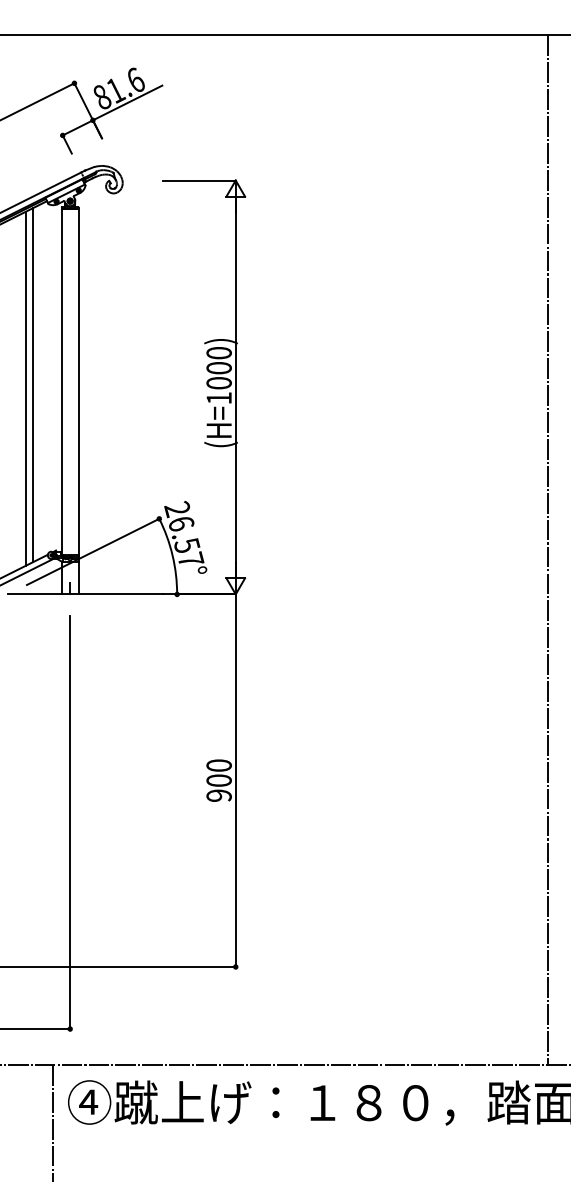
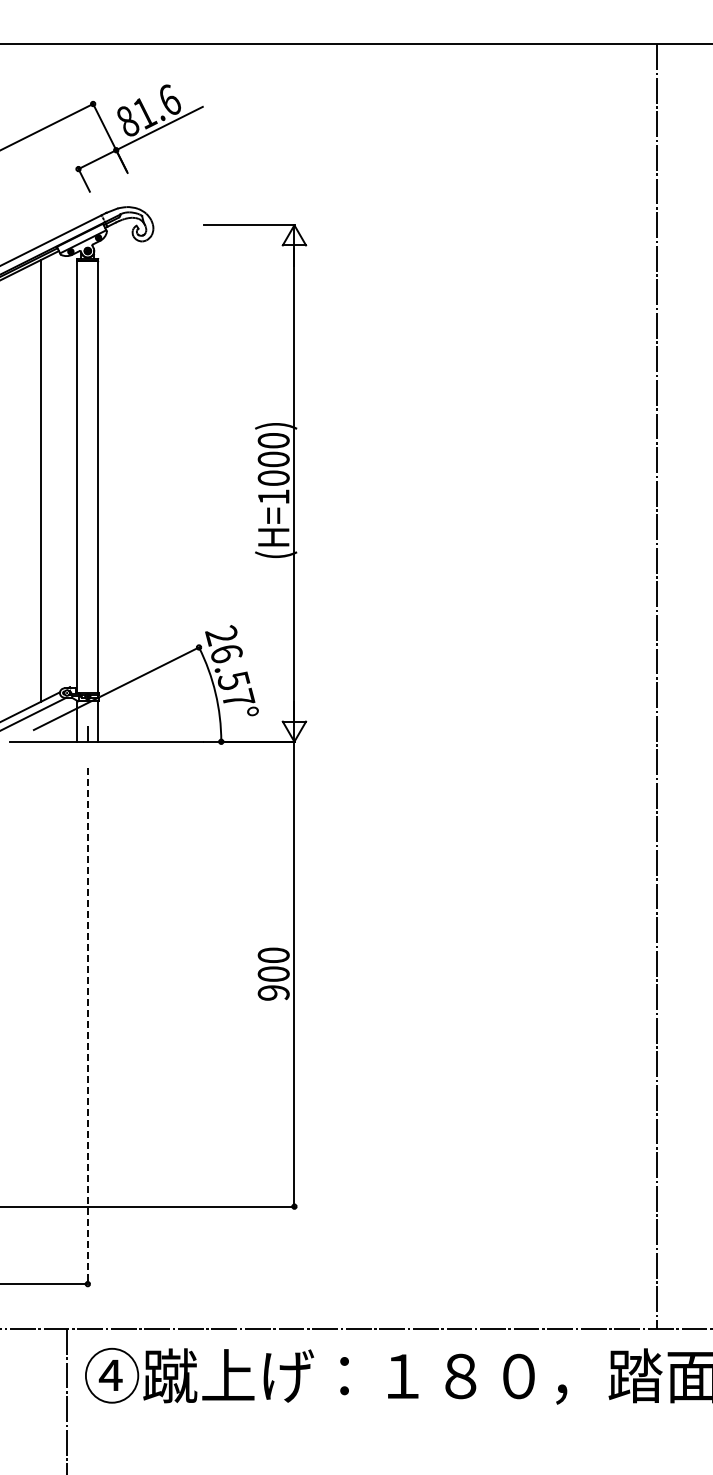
line: (25, 389) -> (32, 485), removed
line: (548, 550) -> (656, 686), moved
line: (69, 822) -> (87, 1026), solid -> dashed

